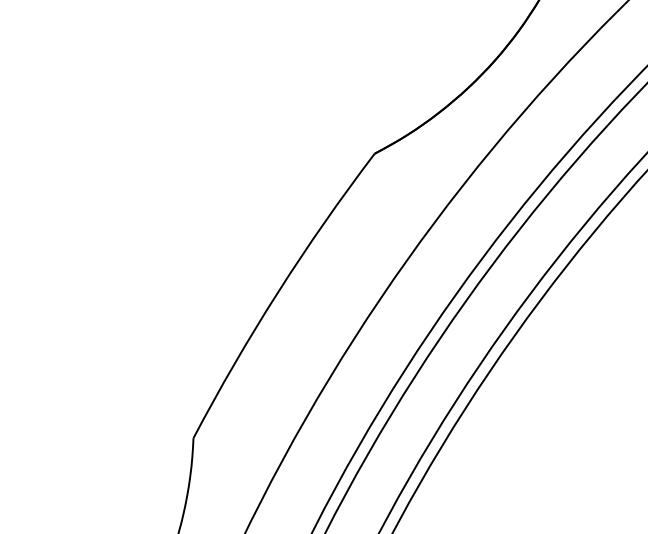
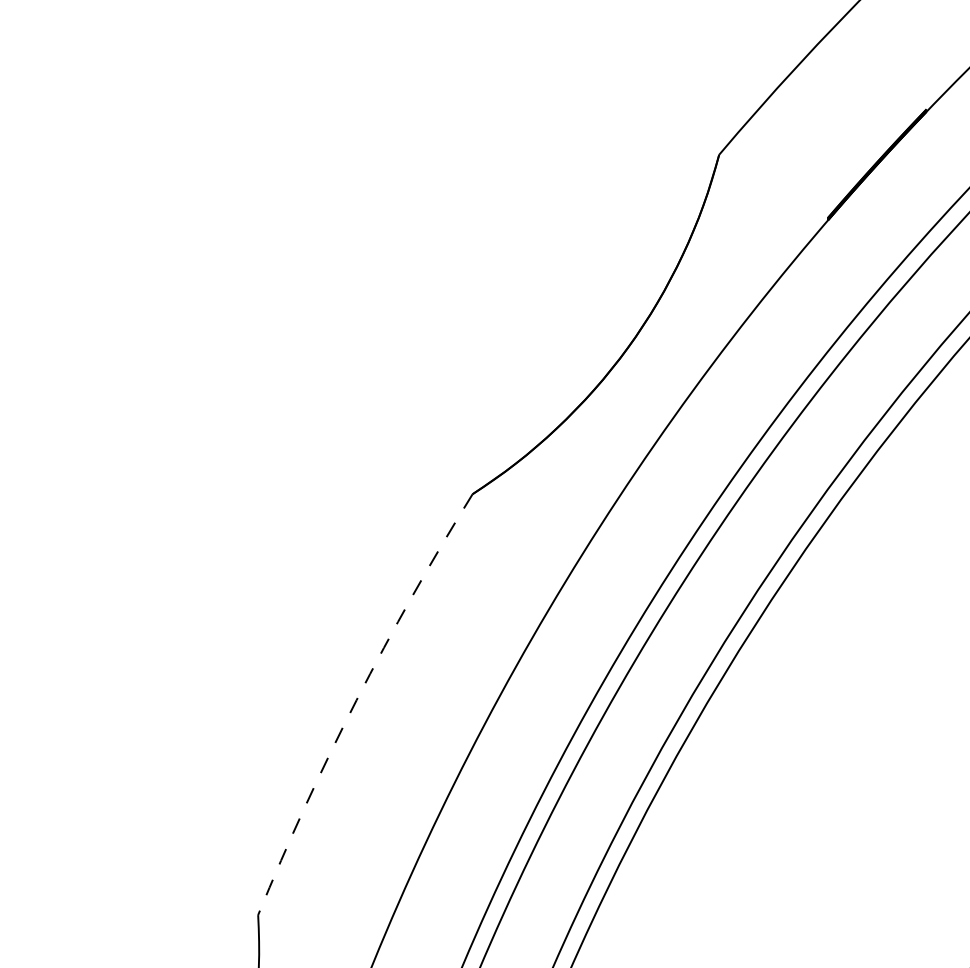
arc: (278, 292) -> (356, 700), solid -> dashed

